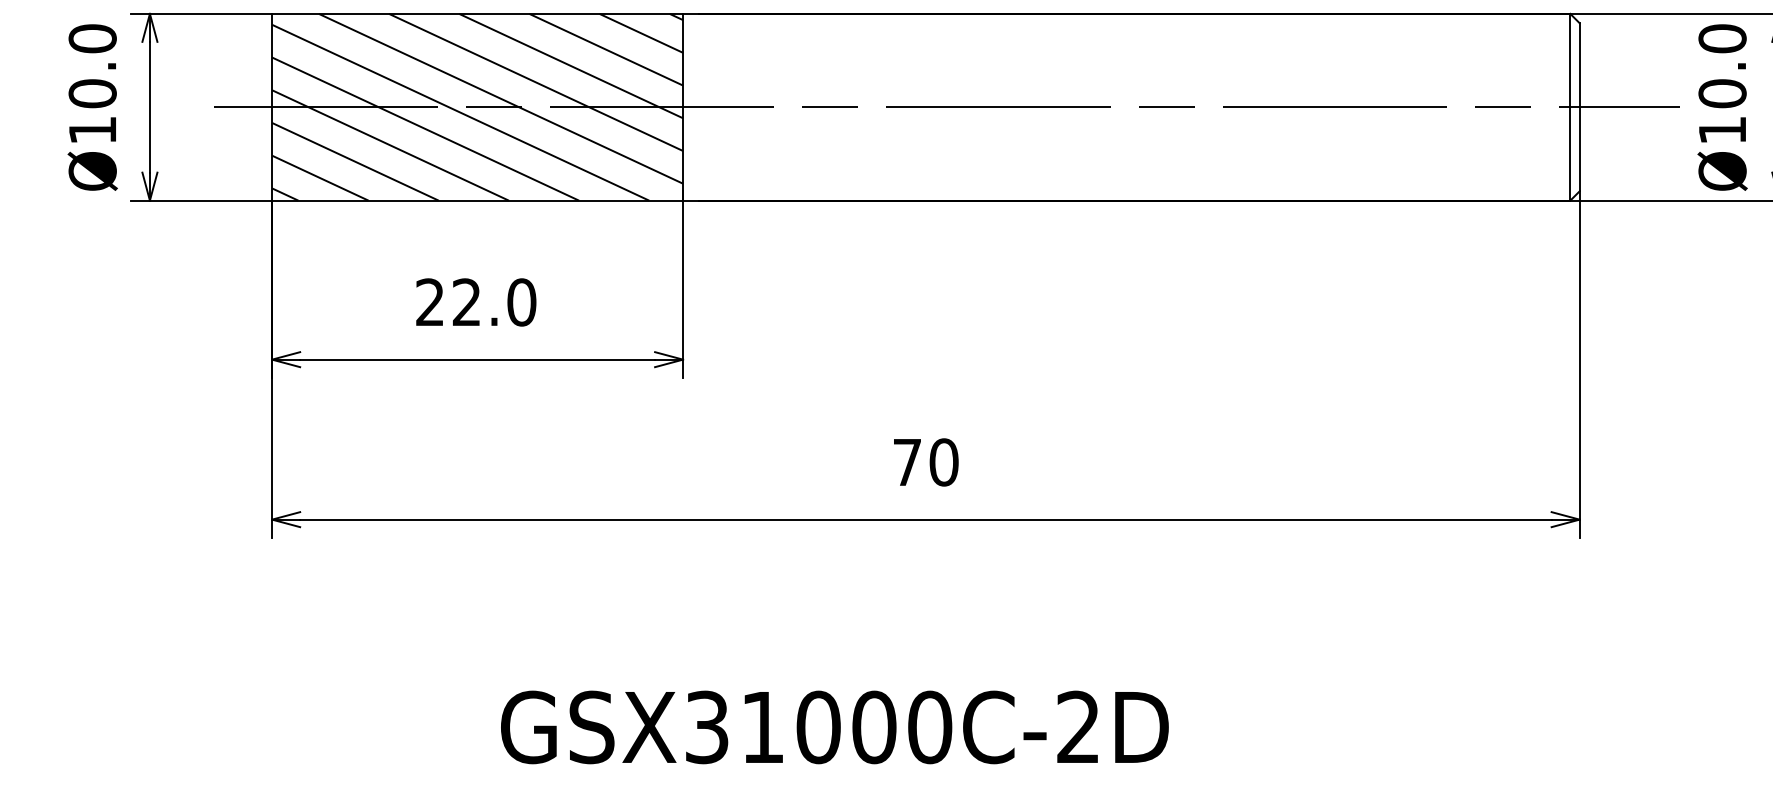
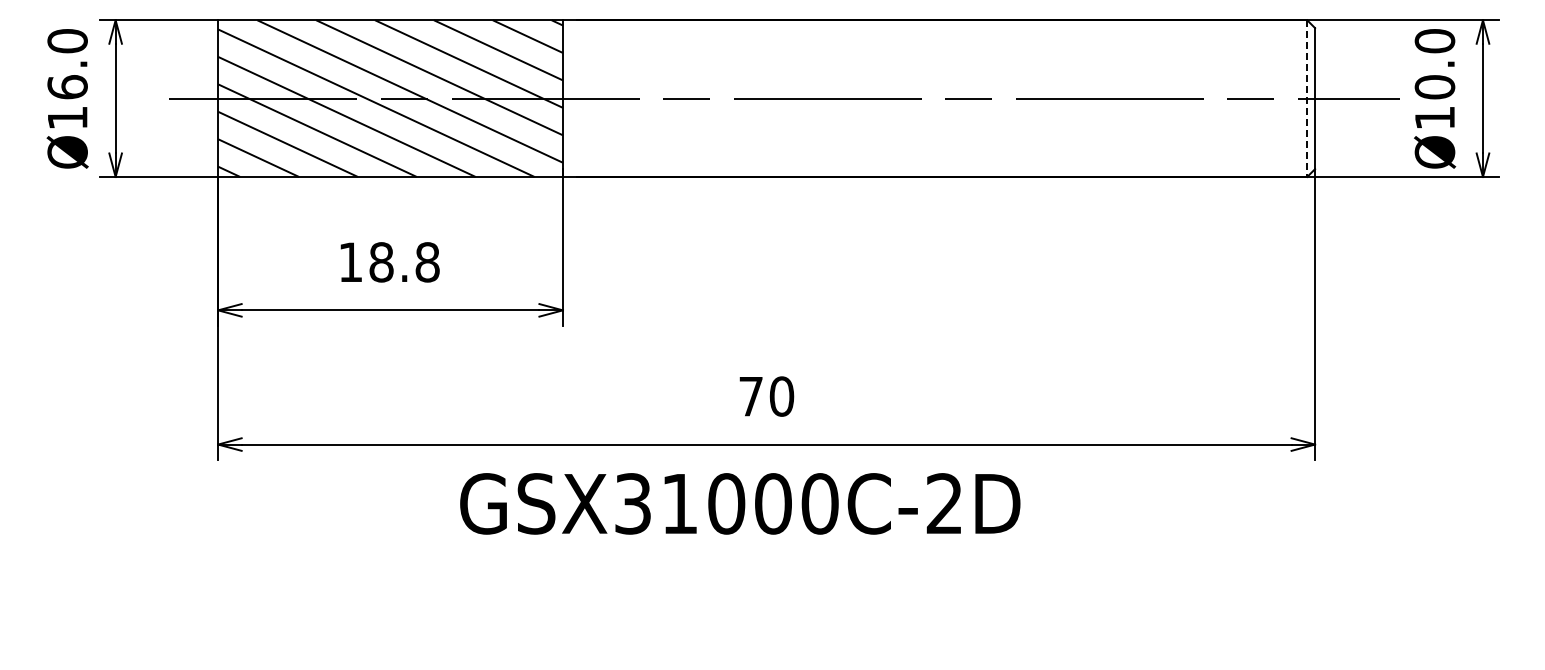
text: (92, 94) -> (67, 87), Ø10.0 -> Ø16.0
line: (1570, 108) -> (1307, 99), solid -> dashed
text: (476, 302) -> (389, 262), 22.0 -> 18.8
text: (835, 726) -> (740, 503), moved

